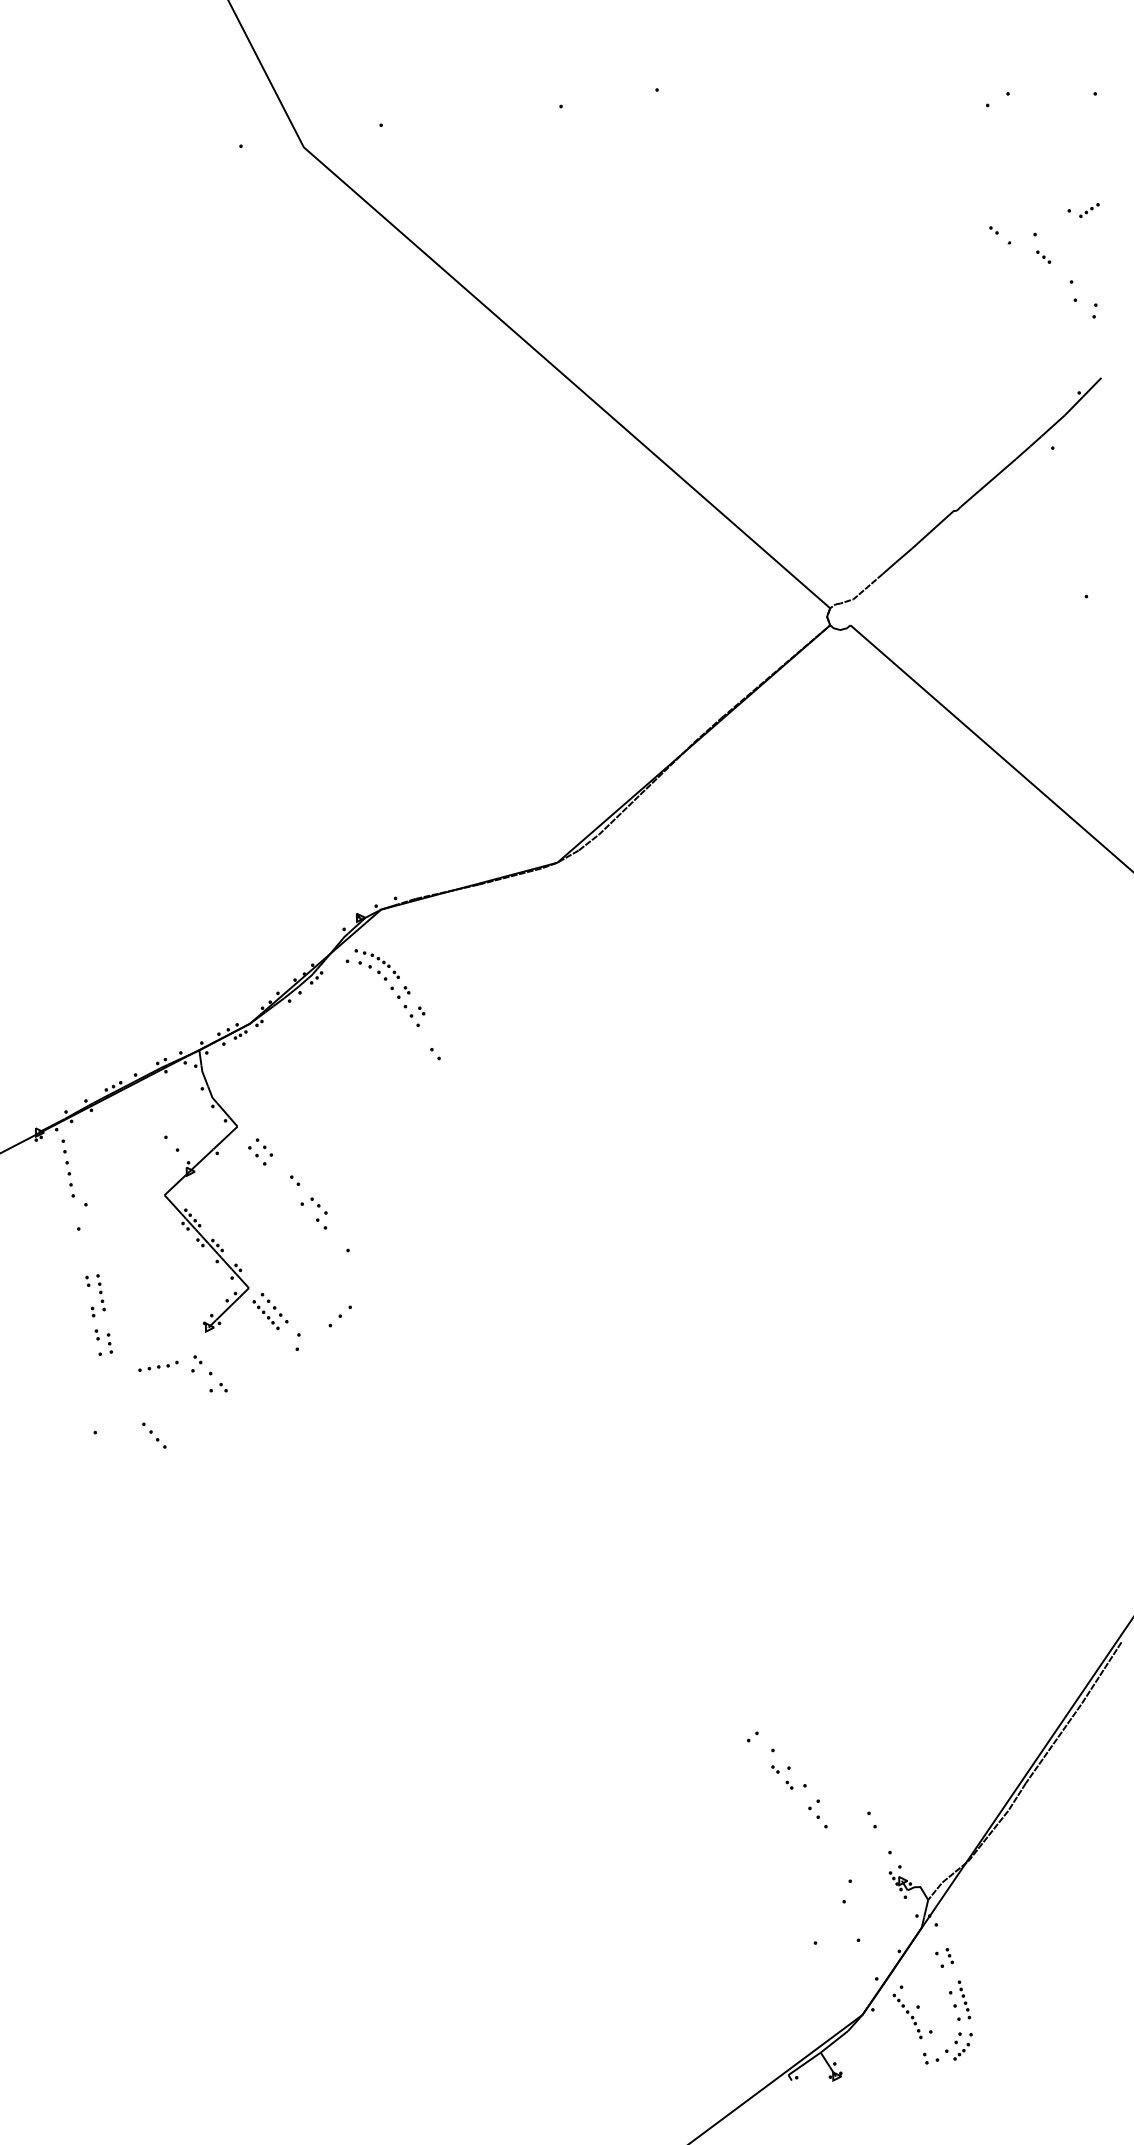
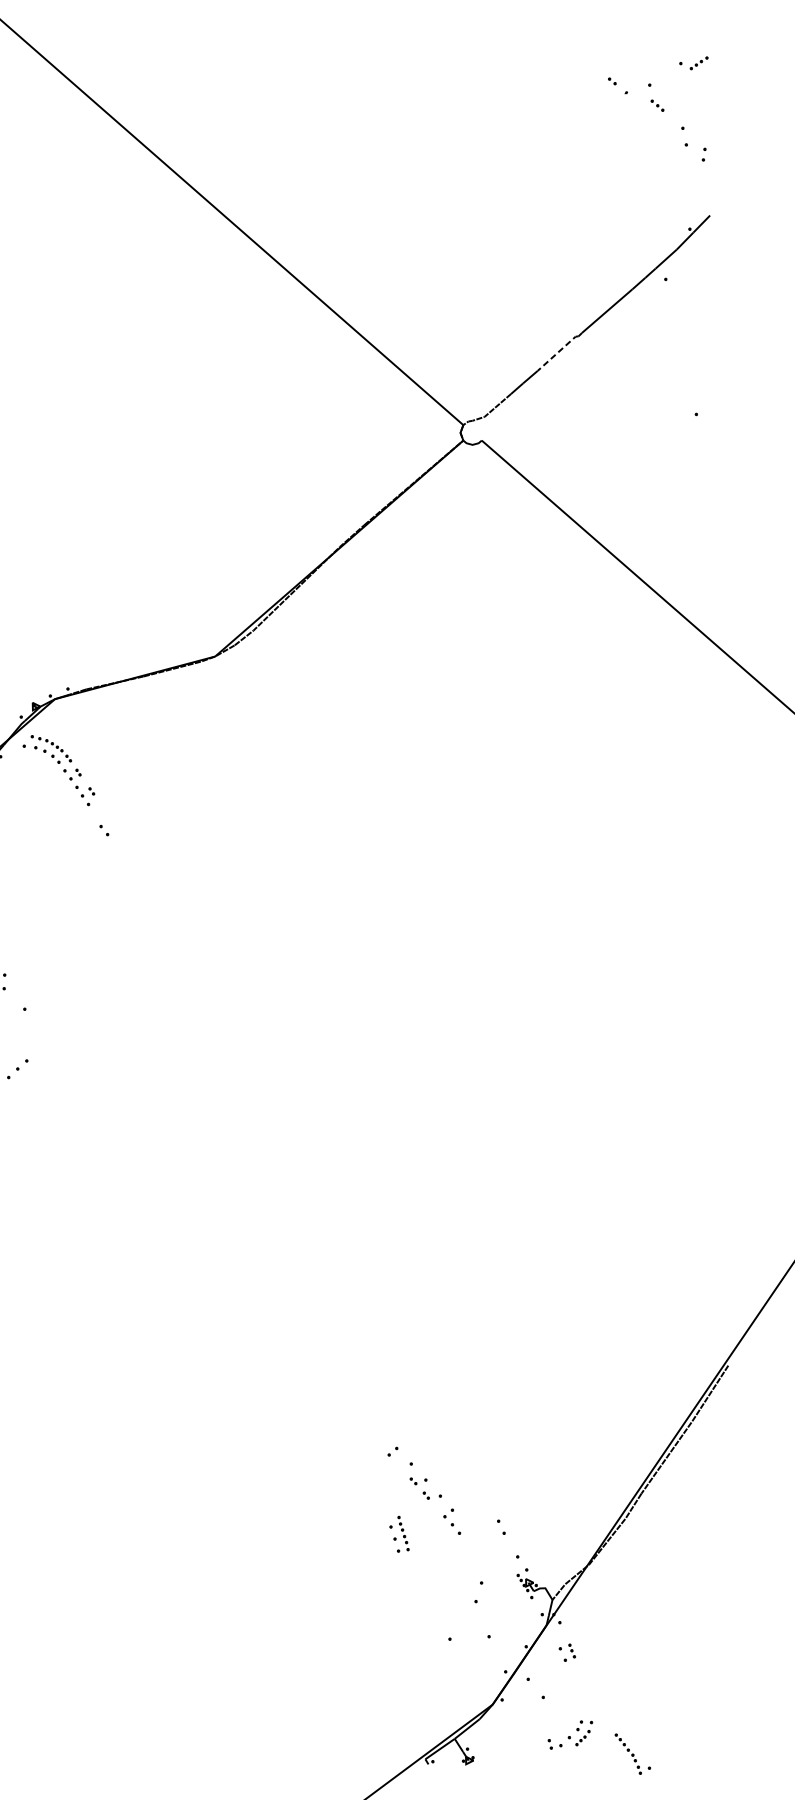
line: (934, 528) -> (558, 352), solid -> dashed
part: (960, 2000) -> (399, 1534), moved
part: (912, 2016) -> (632, 1754), moved

